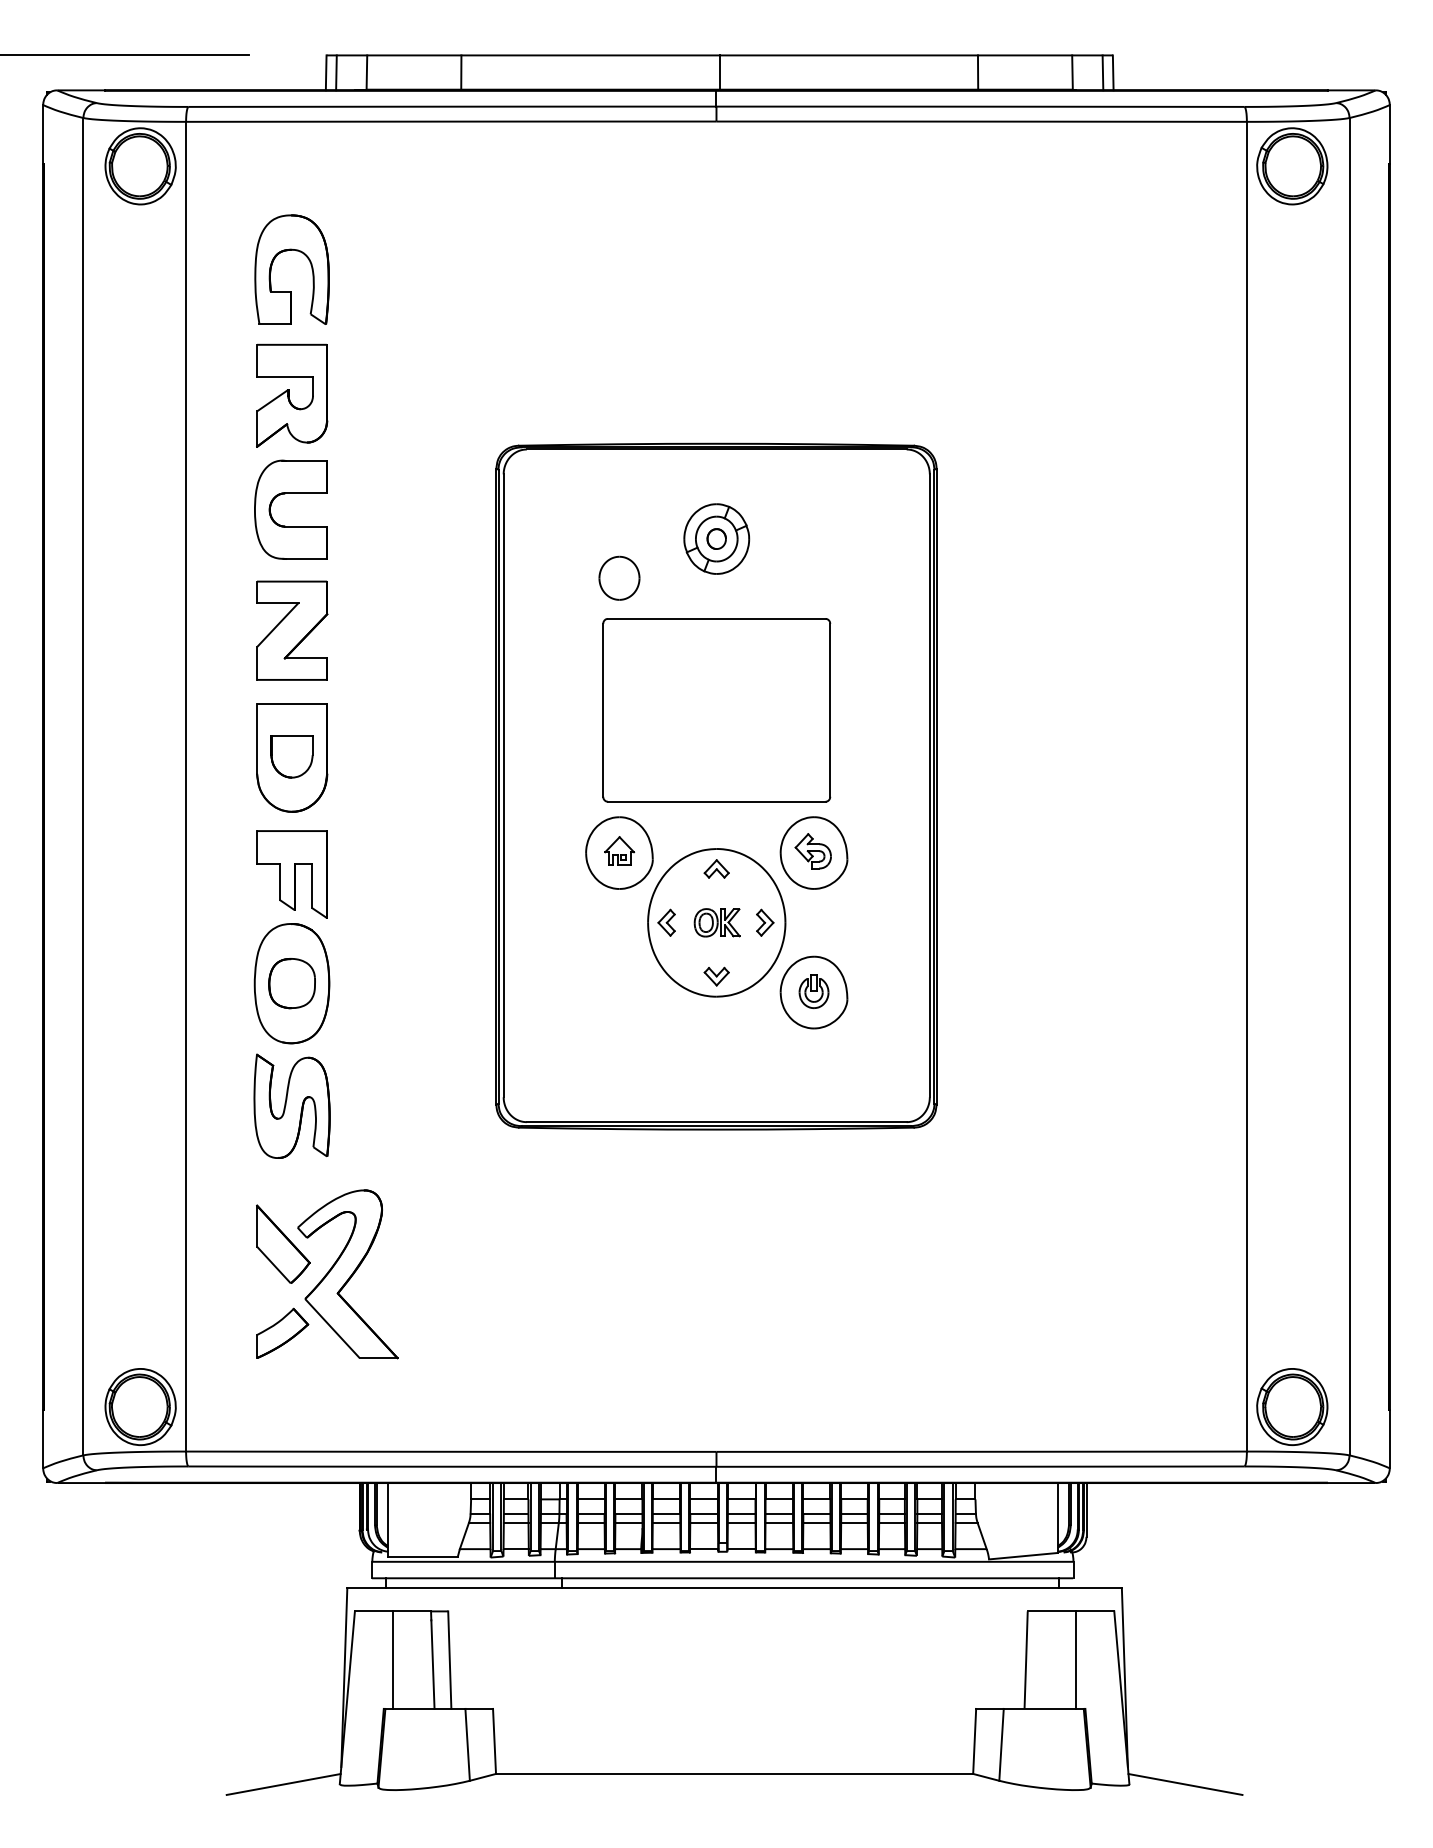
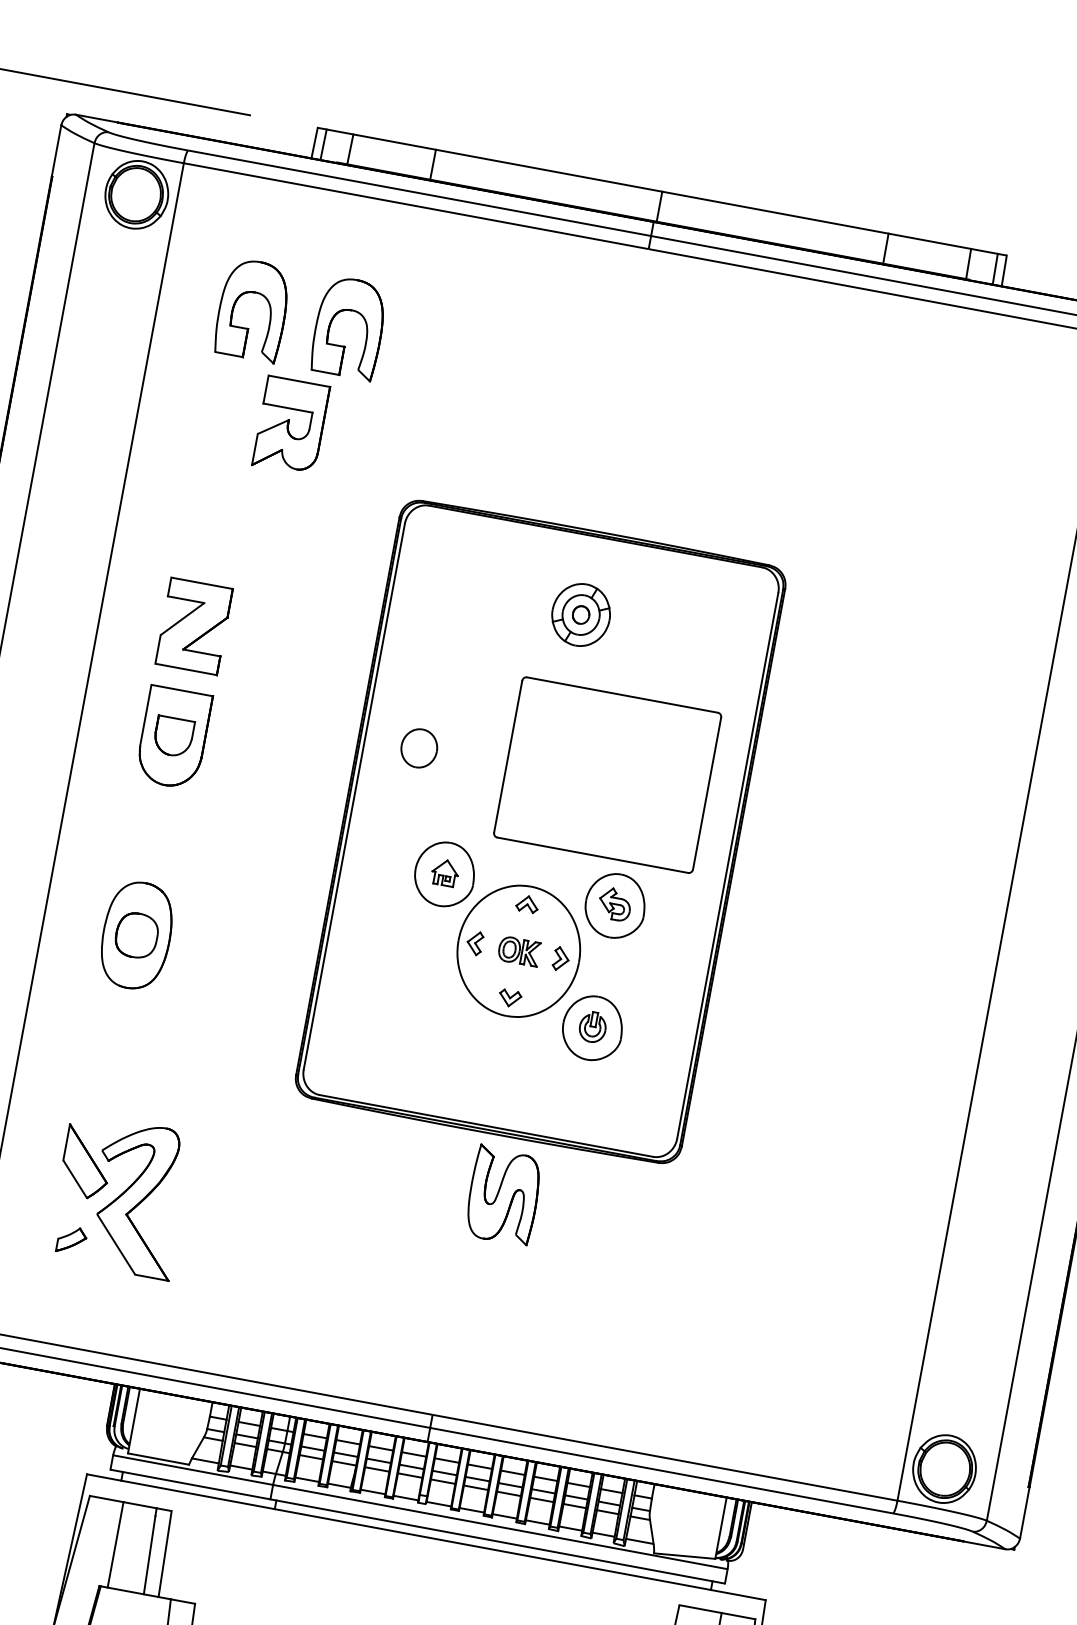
part: (397, 251) -> (348, 311), added
part: (292, 395) -> (291, 425), moved
part: (285, 494) -> (210, 505), removed
part: (619, 577) -> (419, 747), moved
part: (716, 710) -> (607, 775), moved
part: (291, 874) -> (154, 839), removed
part: (291, 1105) -> (503, 1194), moved
part: (282, 1332) -> (71, 1239), size x0.6

